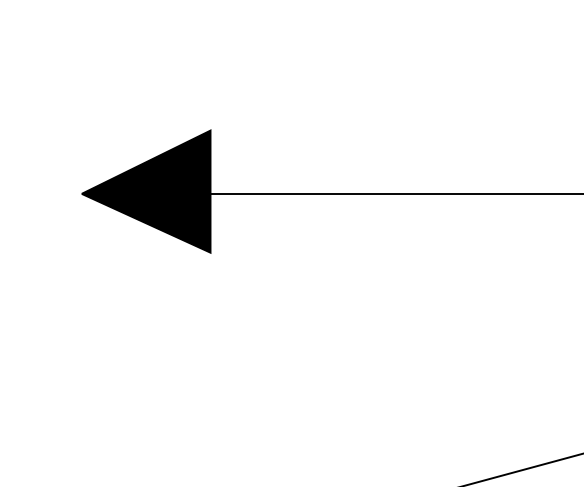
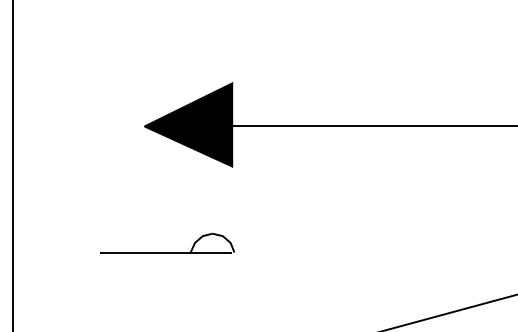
part: (115, 379) -> (167, 252), added

